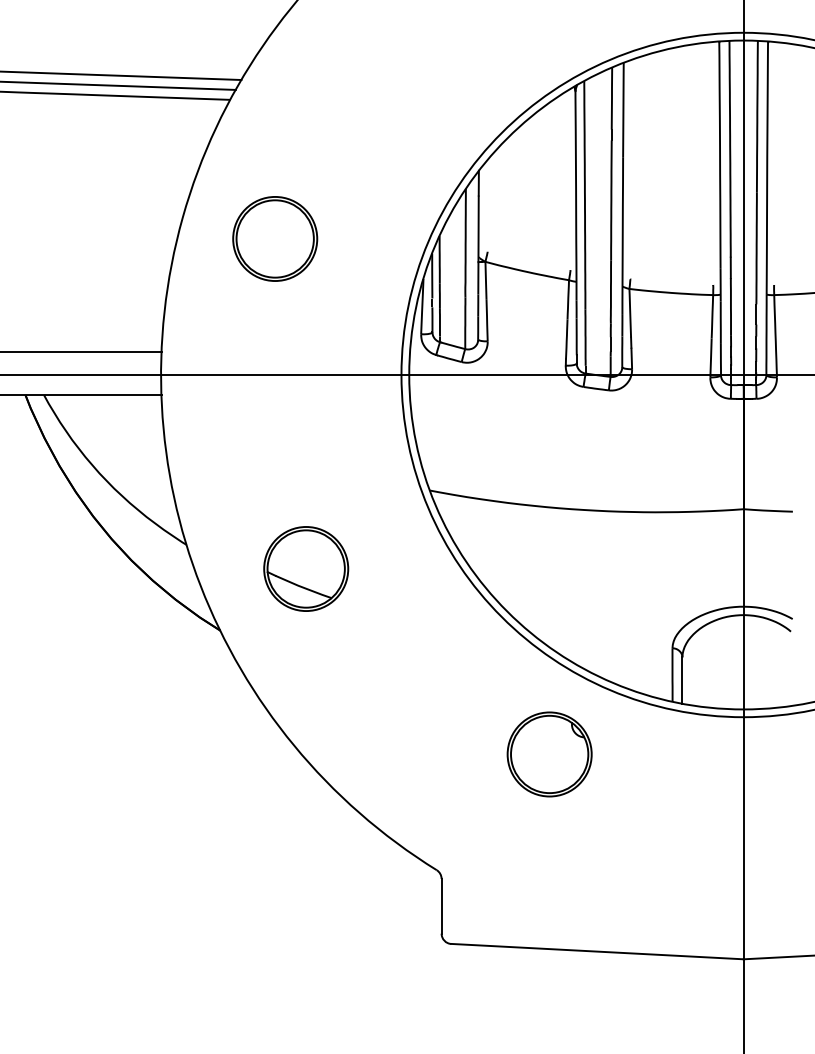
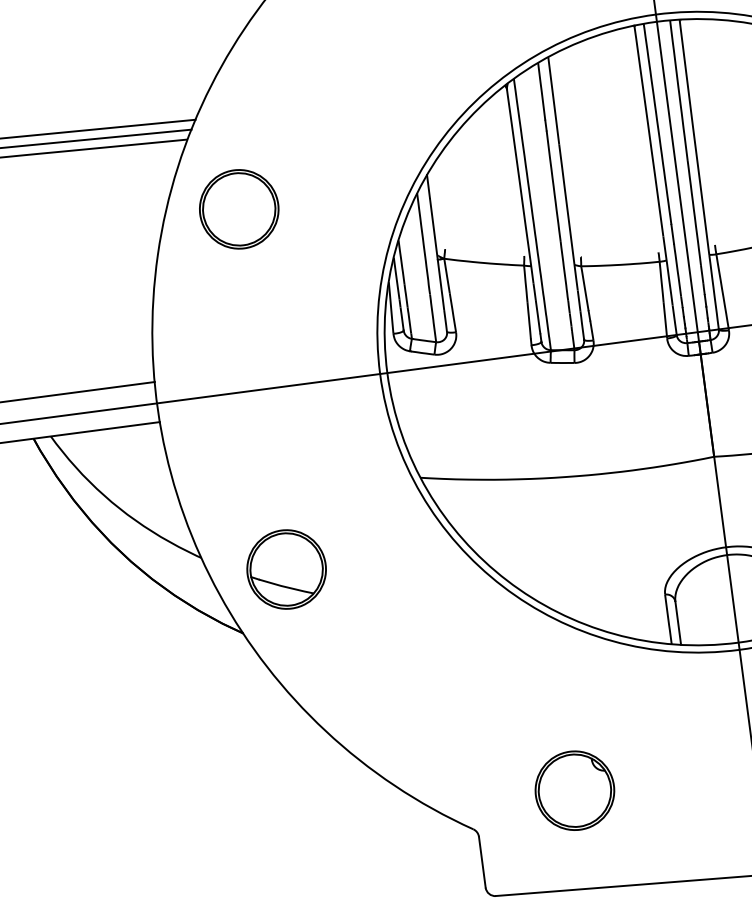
part: (275, 238) -> (239, 208), moved
part: (306, 568) -> (286, 569), moved
part: (549, 754) -> (574, 790), moved

